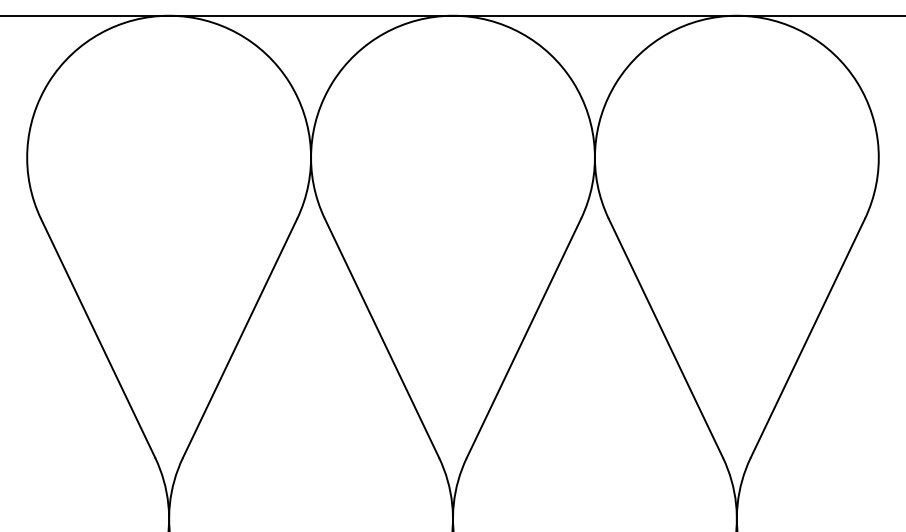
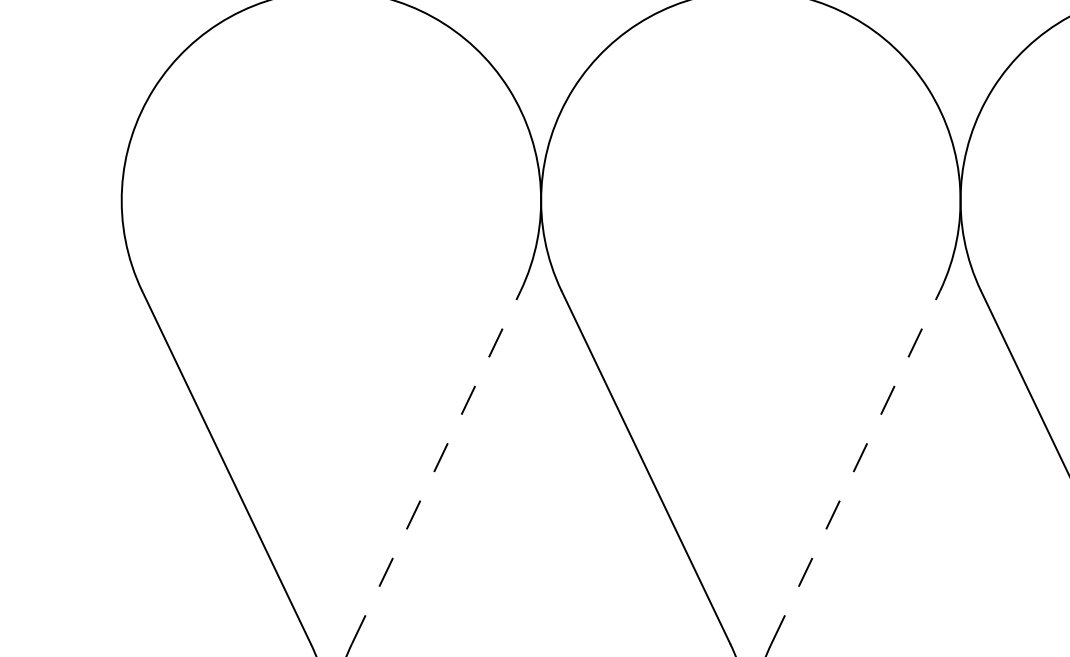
line: (240, 337) -> (436, 466), solid -> dashed
line: (524, 337) -> (856, 466), solid -> dashed

